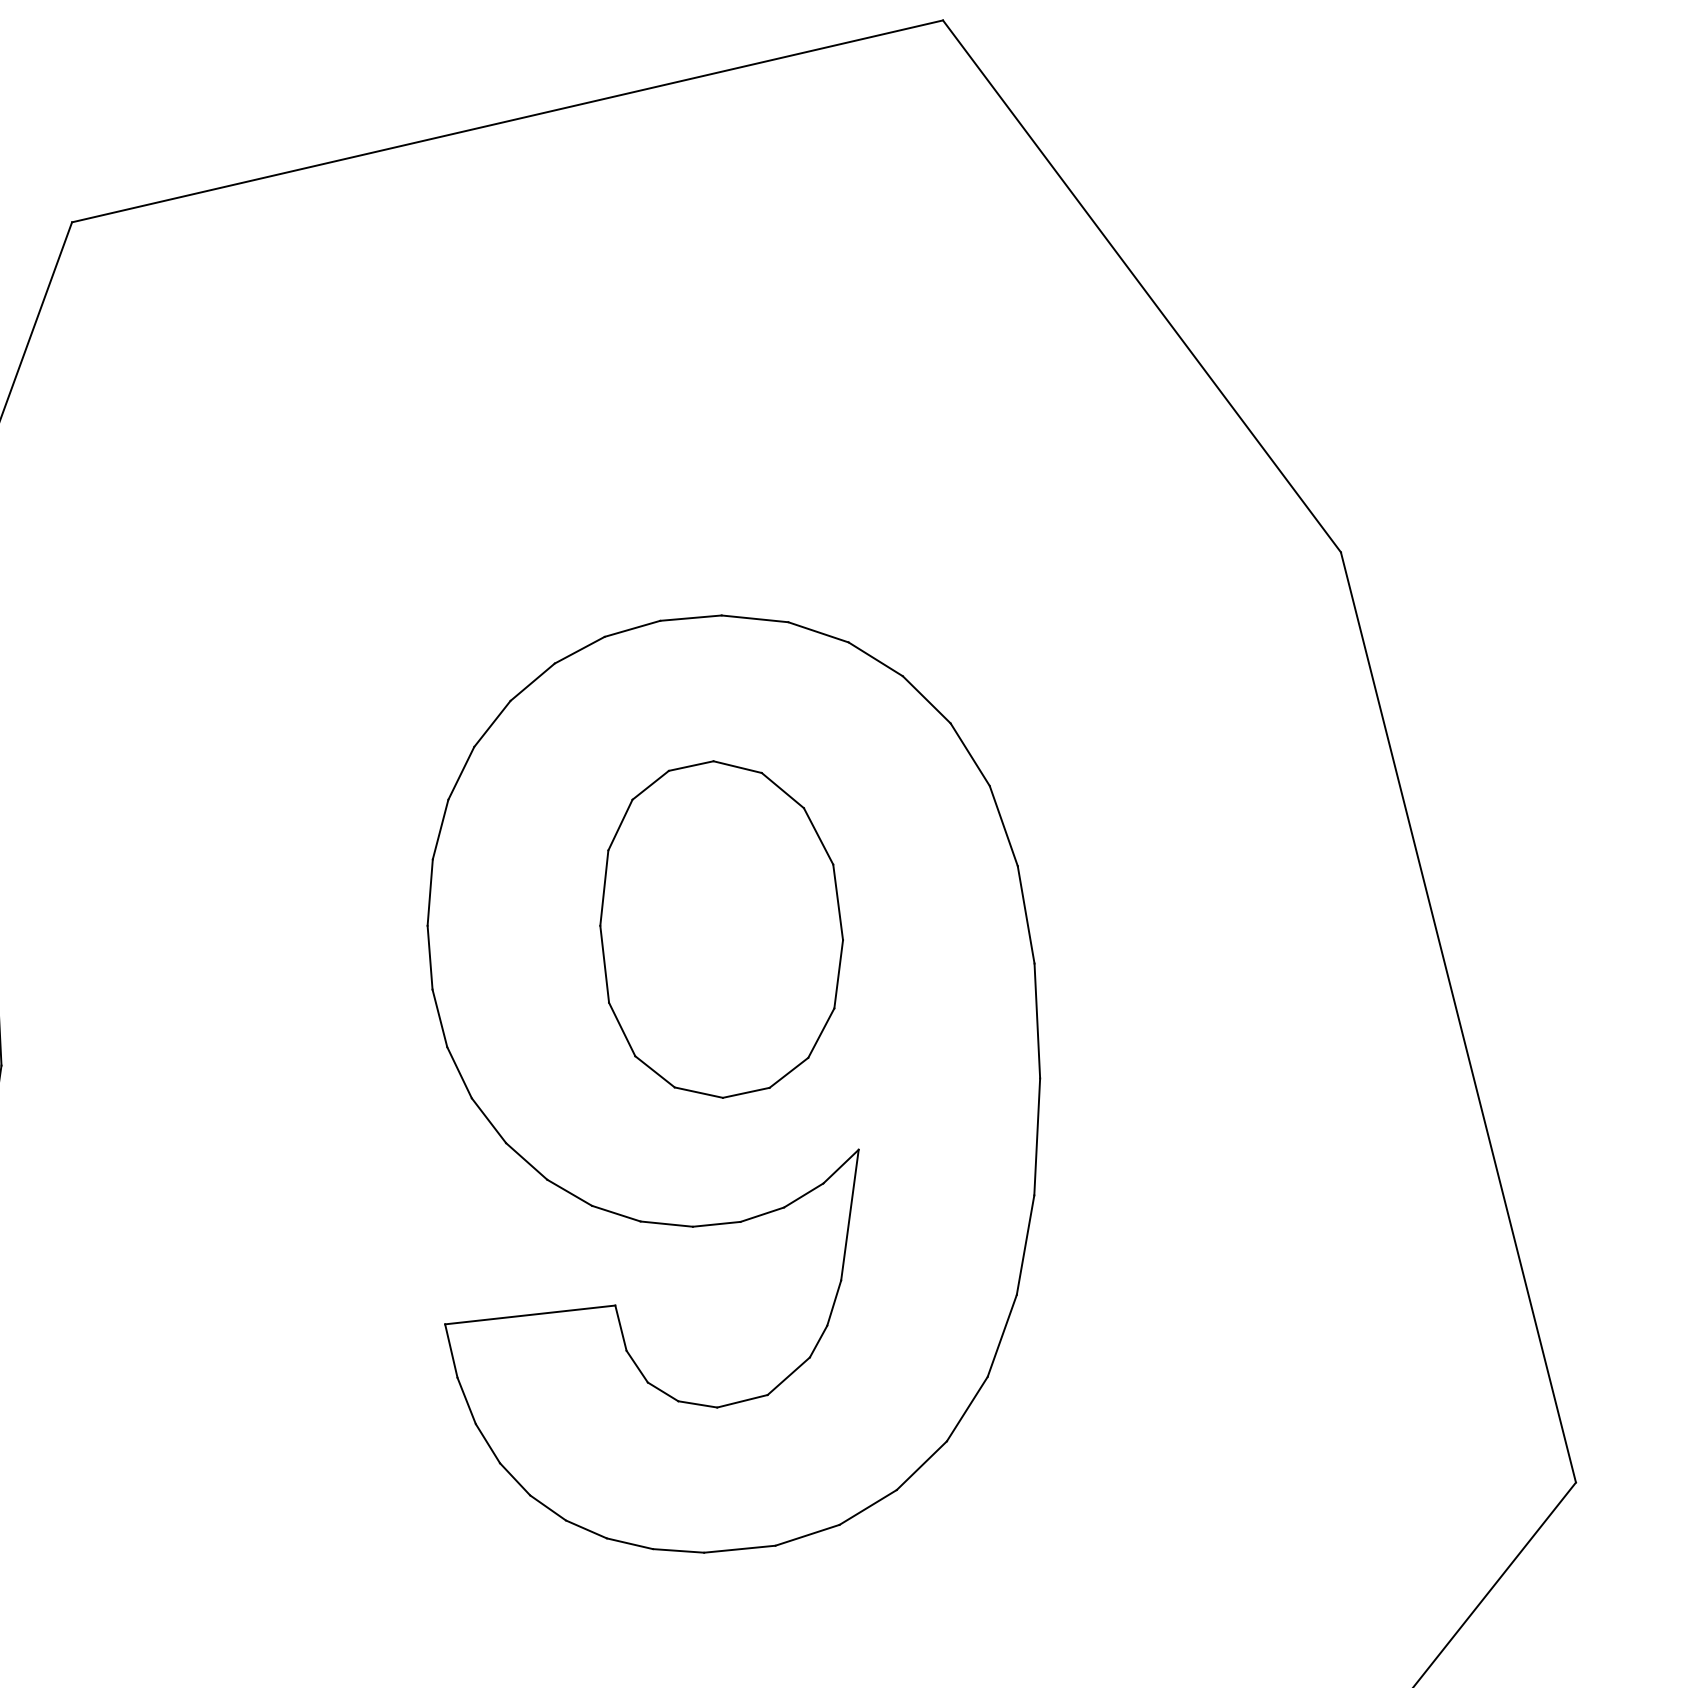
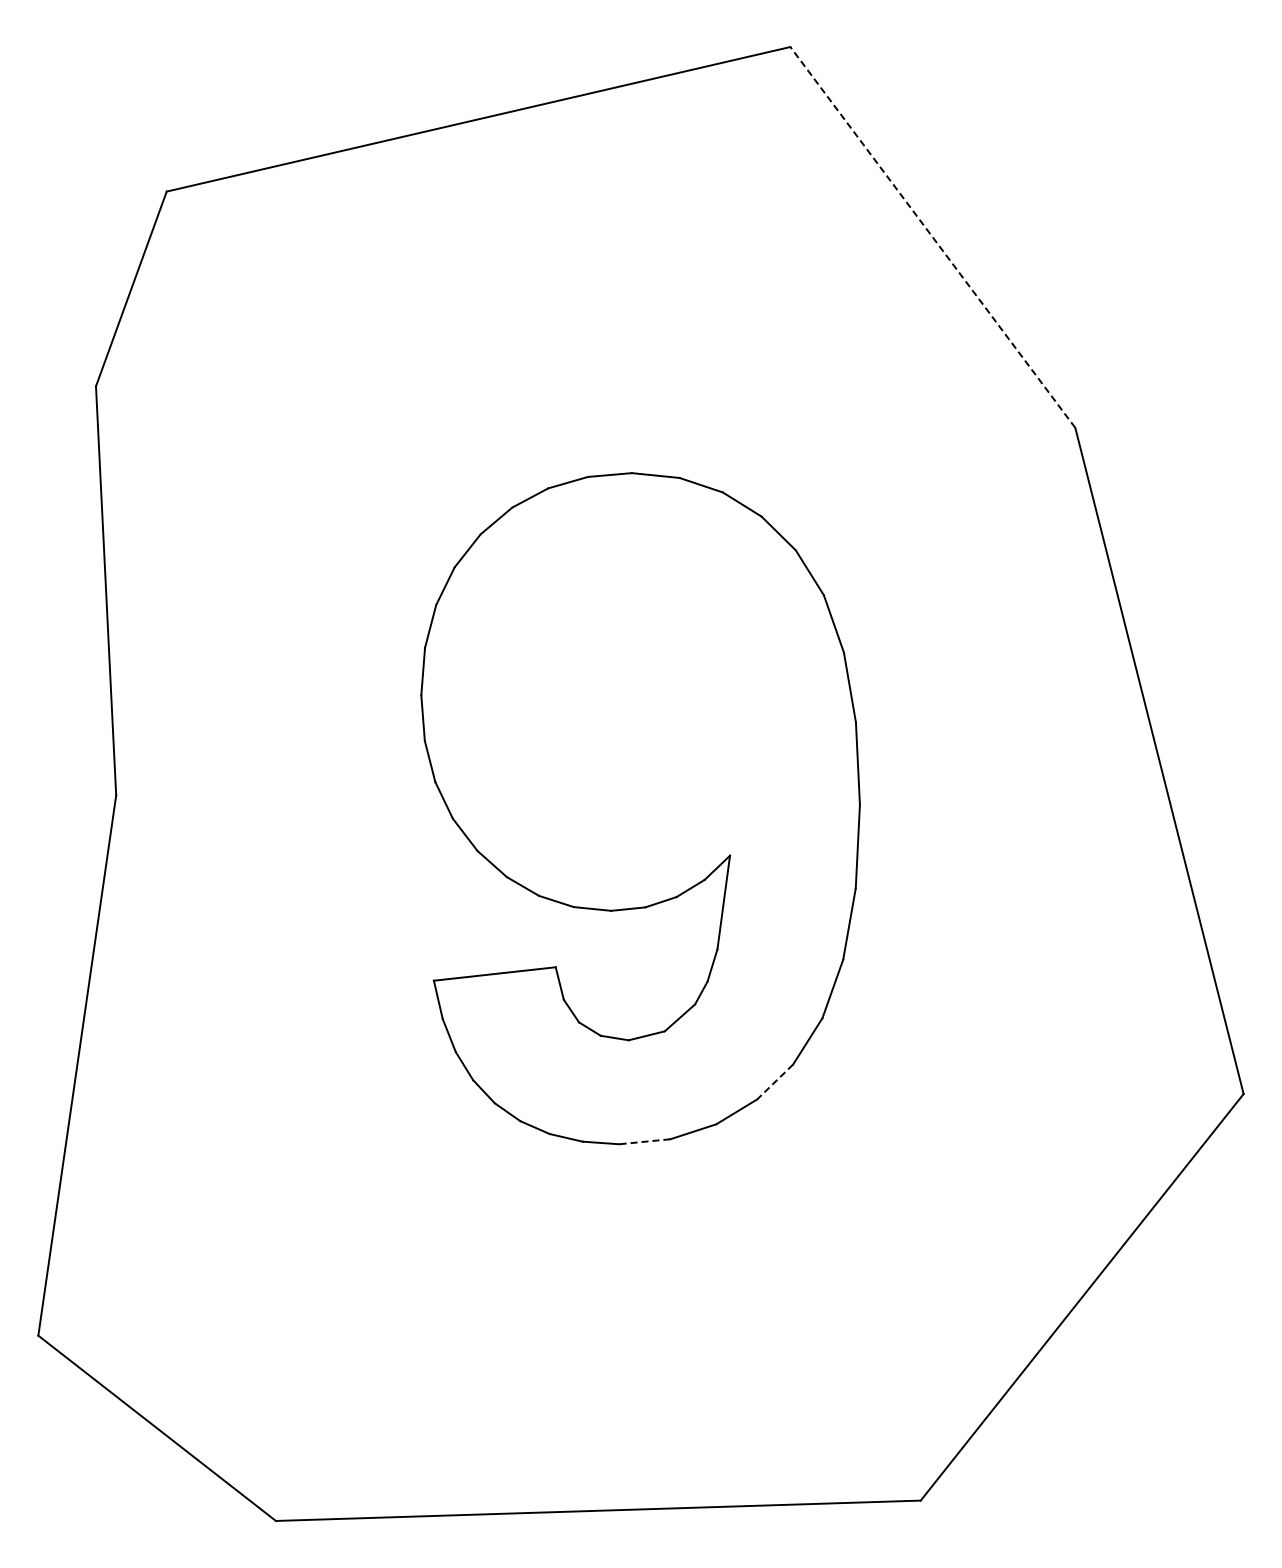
line: (1141, 286) -> (932, 237), solid -> dashed
part: (721, 928) -> (631, 697), removed
line: (920, 1466) -> (774, 1082), solid -> dashed
line: (739, 1548) -> (644, 1141), solid -> dashed

